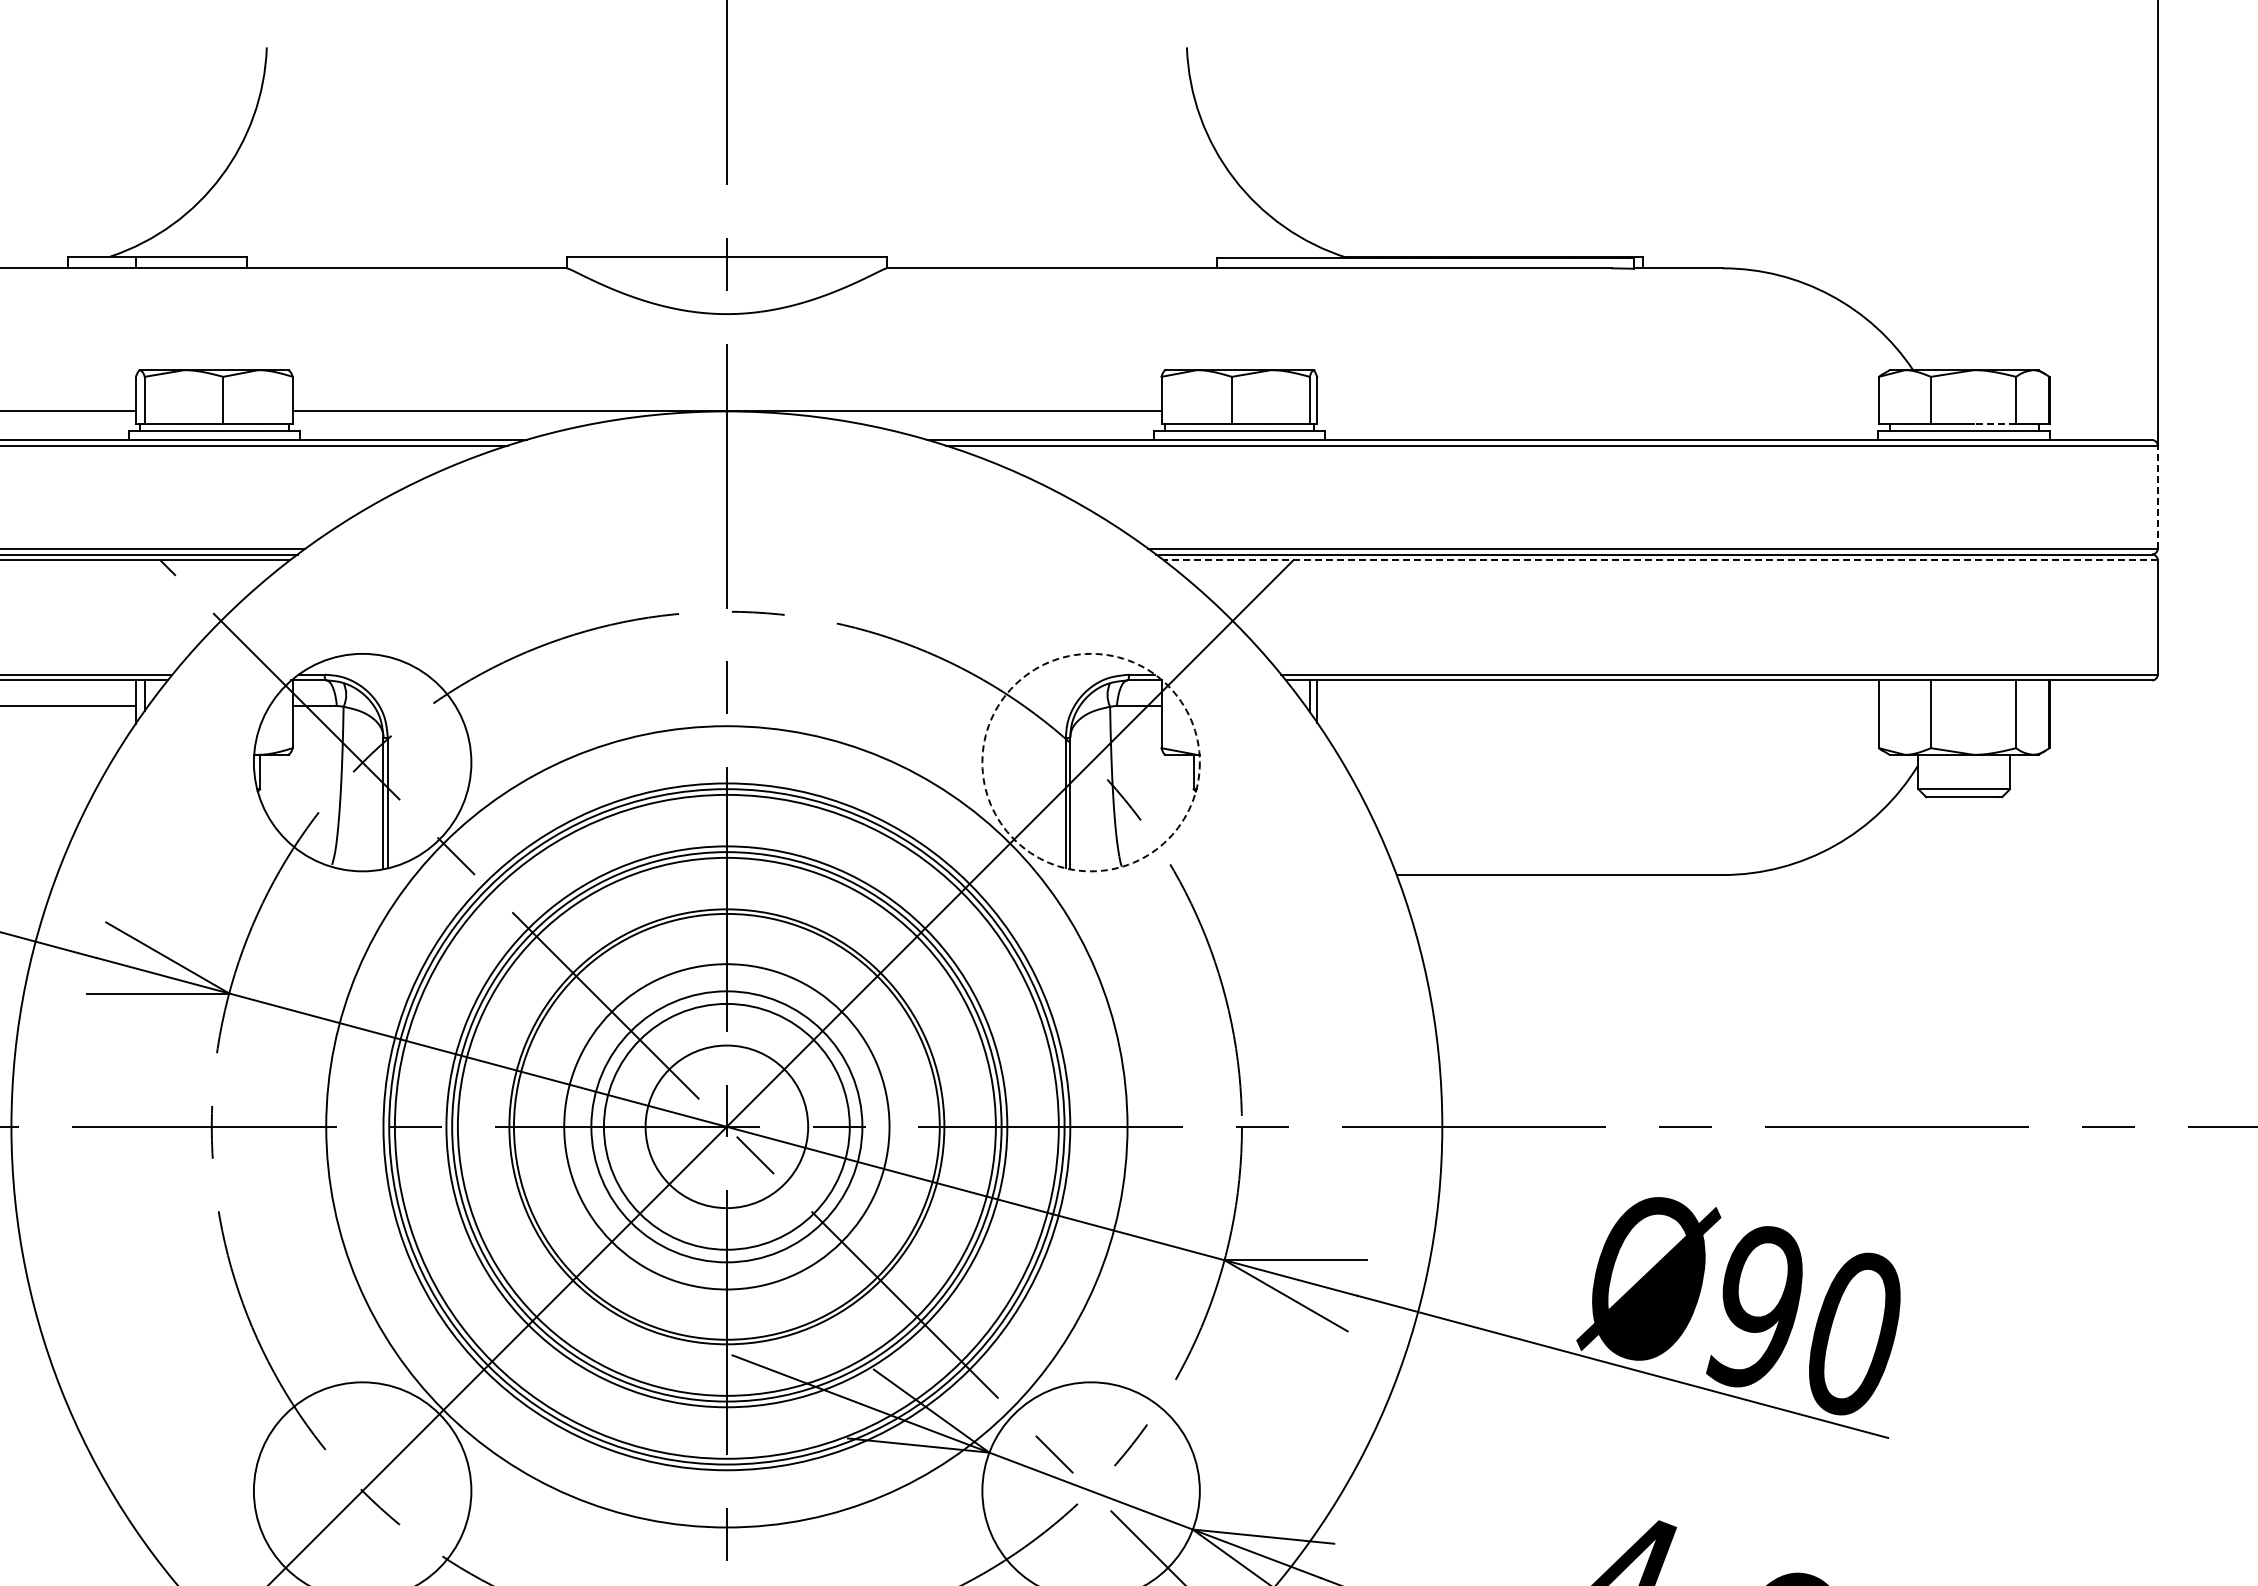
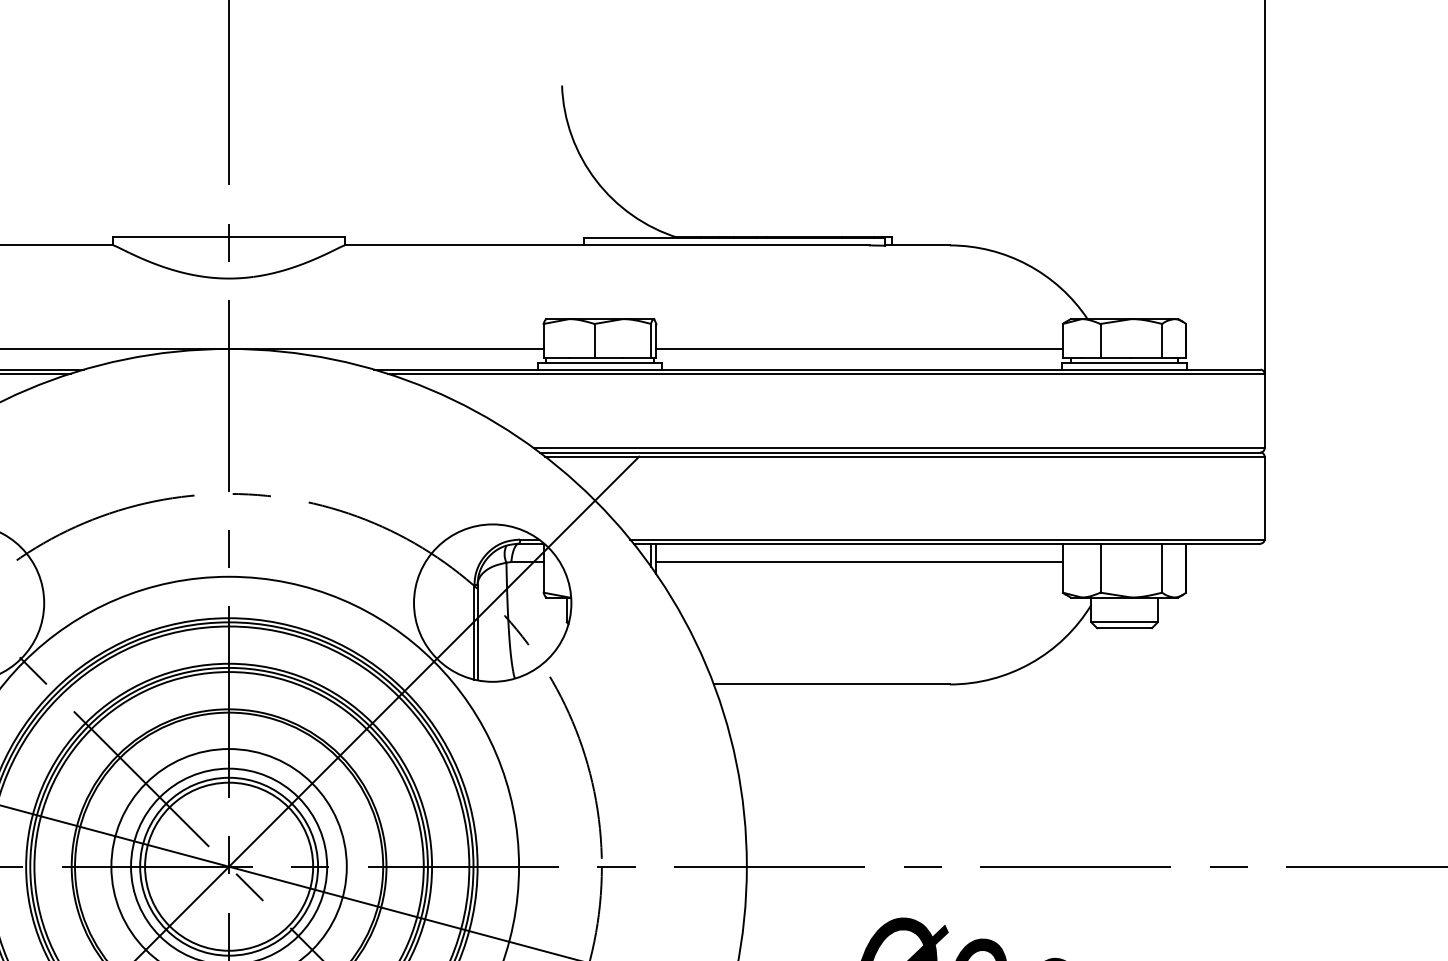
line: (1598, 411) -> (859, 349), added
line: (1994, 424) -> (1146, 358), dashed -> solid
line: (2157, 497) -> (1264, 411), dashed -> solid
line: (1660, 560) -> (904, 456), dashed -> solid
line: (1598, 705) -> (859, 561), added
circle: (1090, 762) -> (492, 603), dashed -> solid
circle: (726, 1126) -> (228, 866), size x1.43

